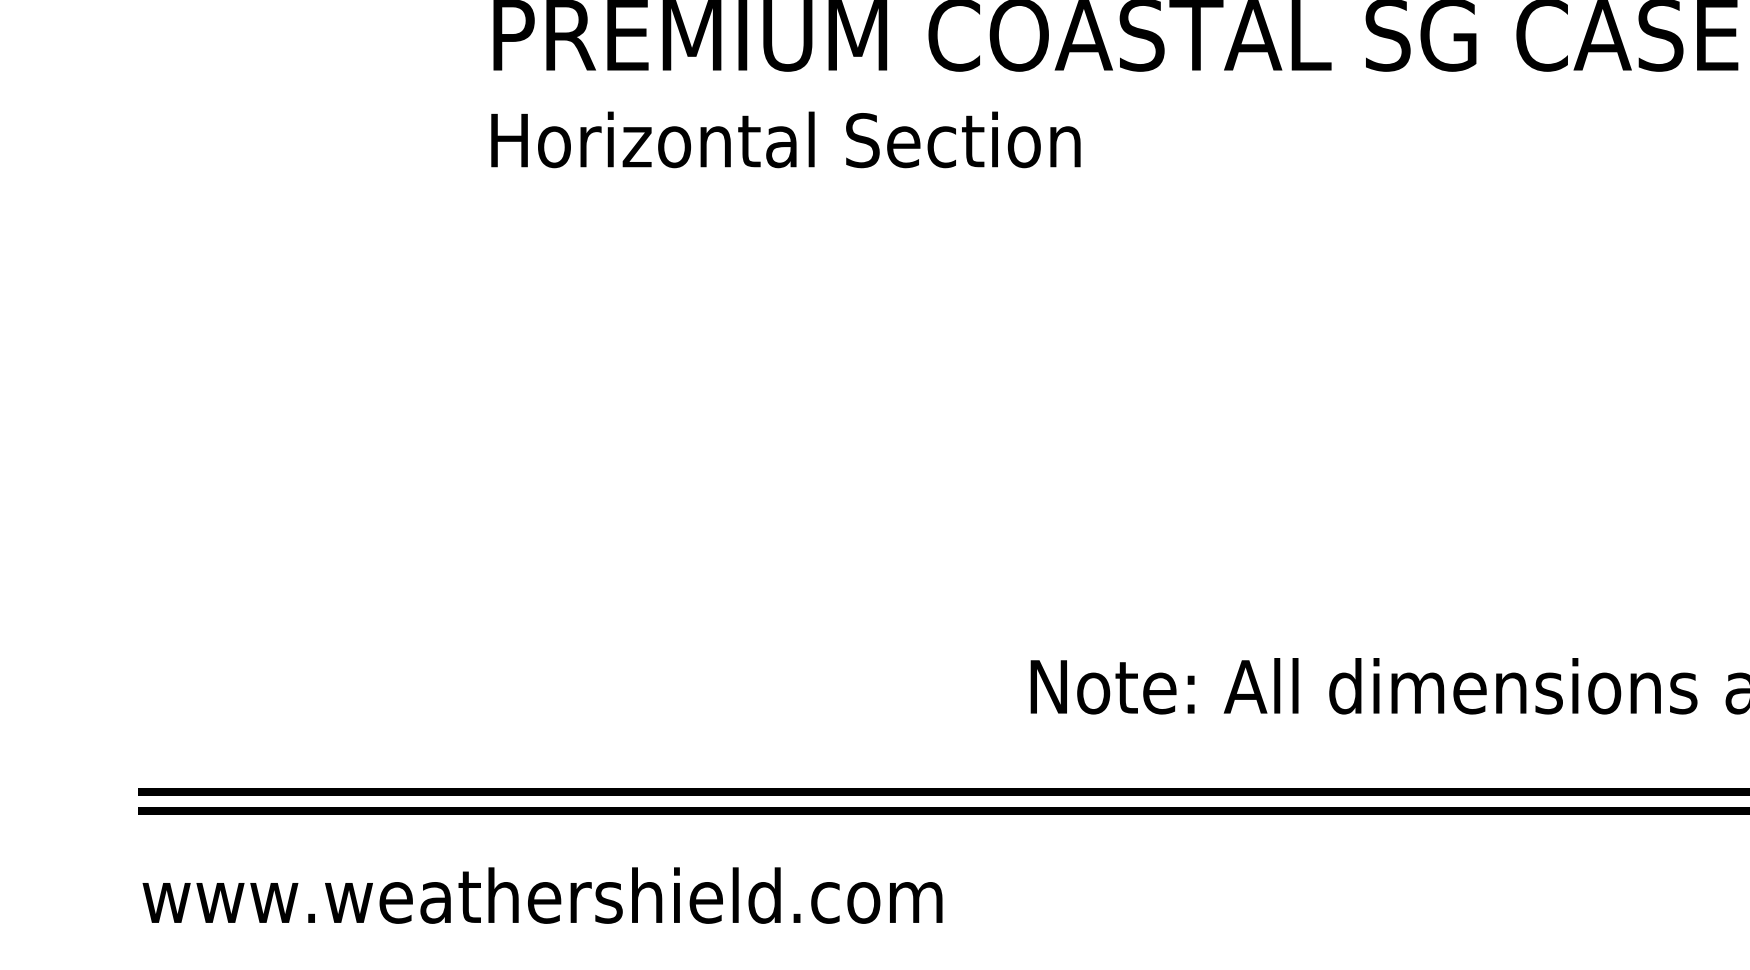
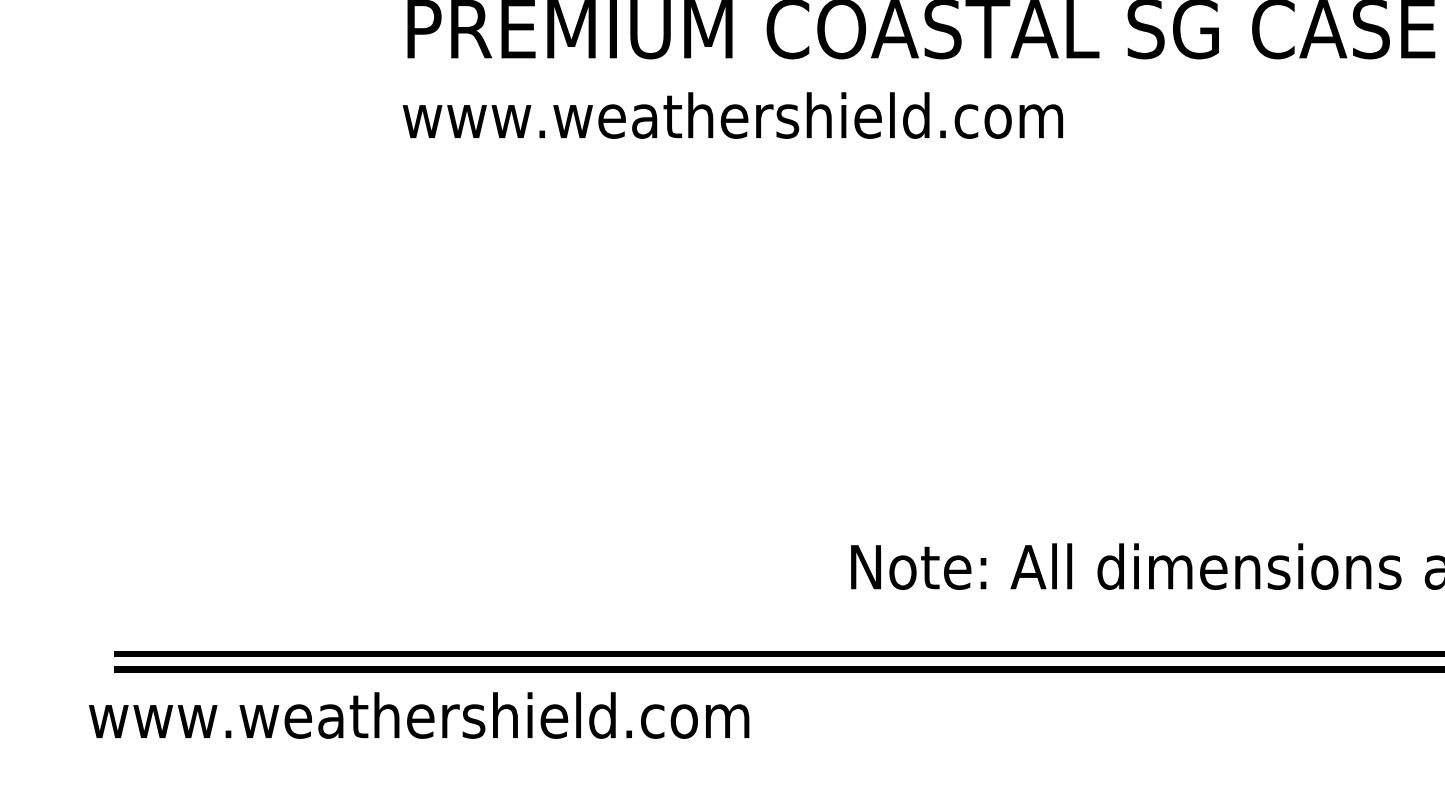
text: (887, 139) -> (732, 115), Horizontal Section -> www.weathershield.com
text: (542, 895) -> (419, 715), moved

